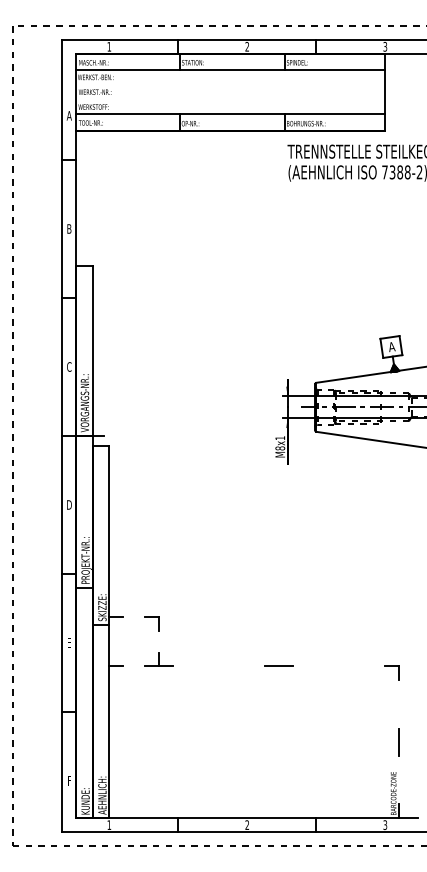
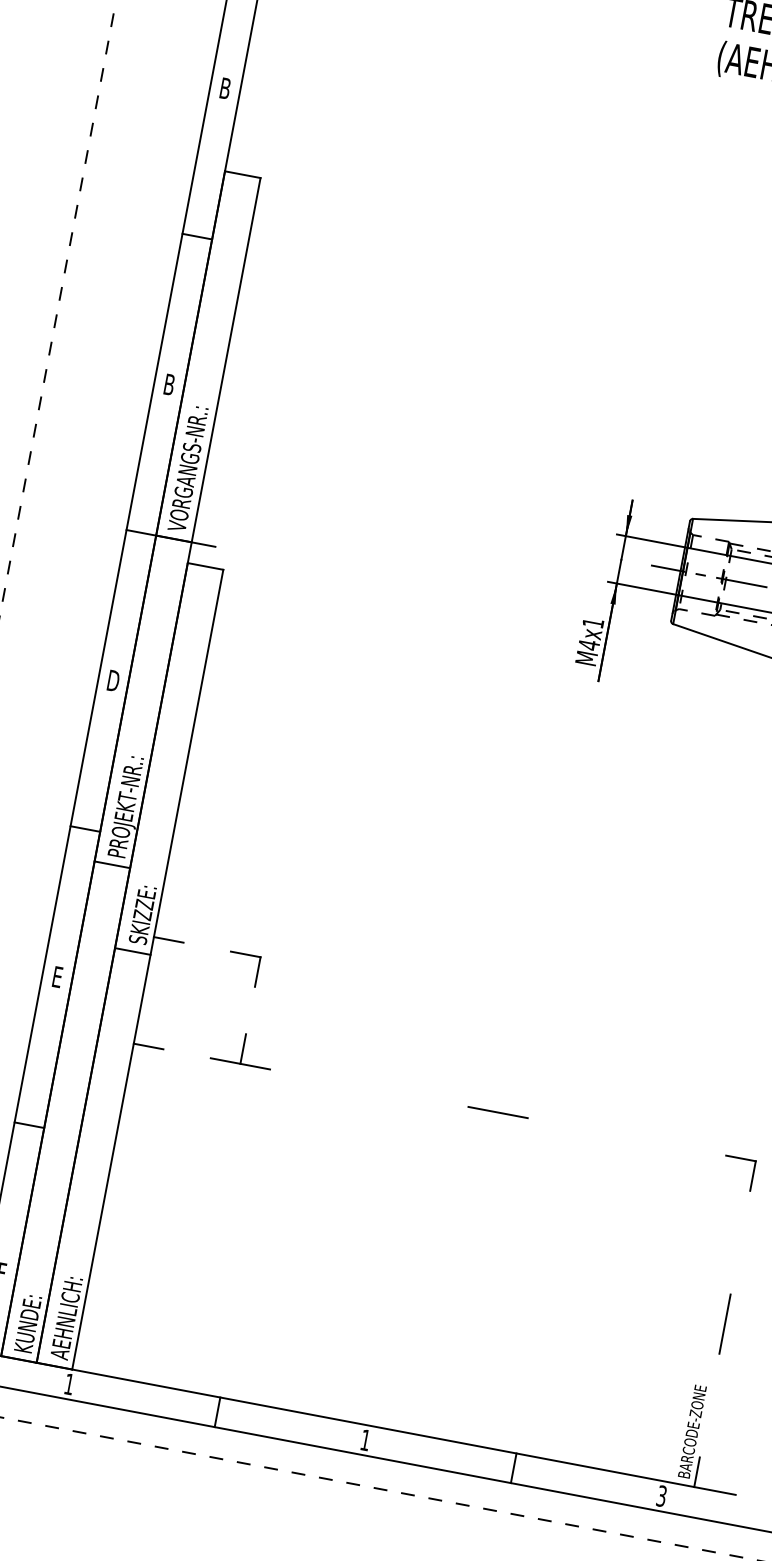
text: (69, 366) -> (169, 383), C -> B
text: (280, 448) -> (589, 645), M8x1 -> M4x1
text: (246, 824) -> (364, 1438), 2 -> 1

